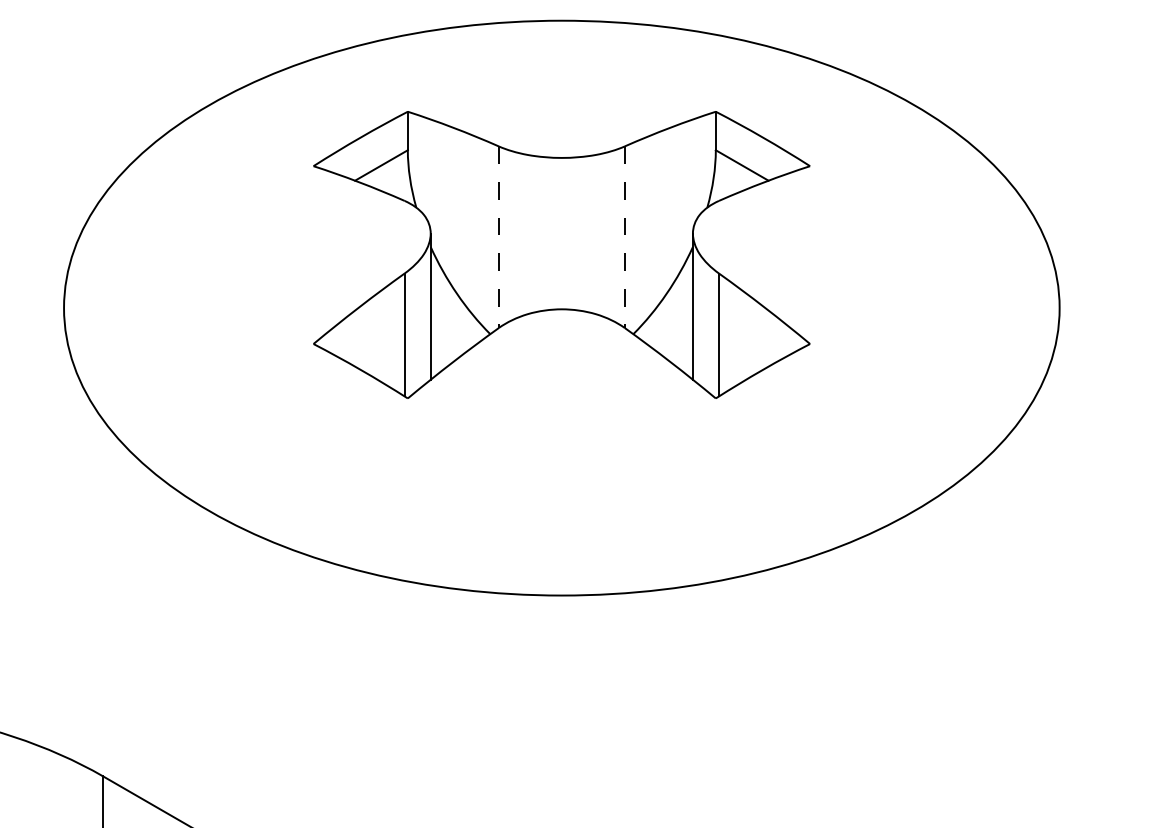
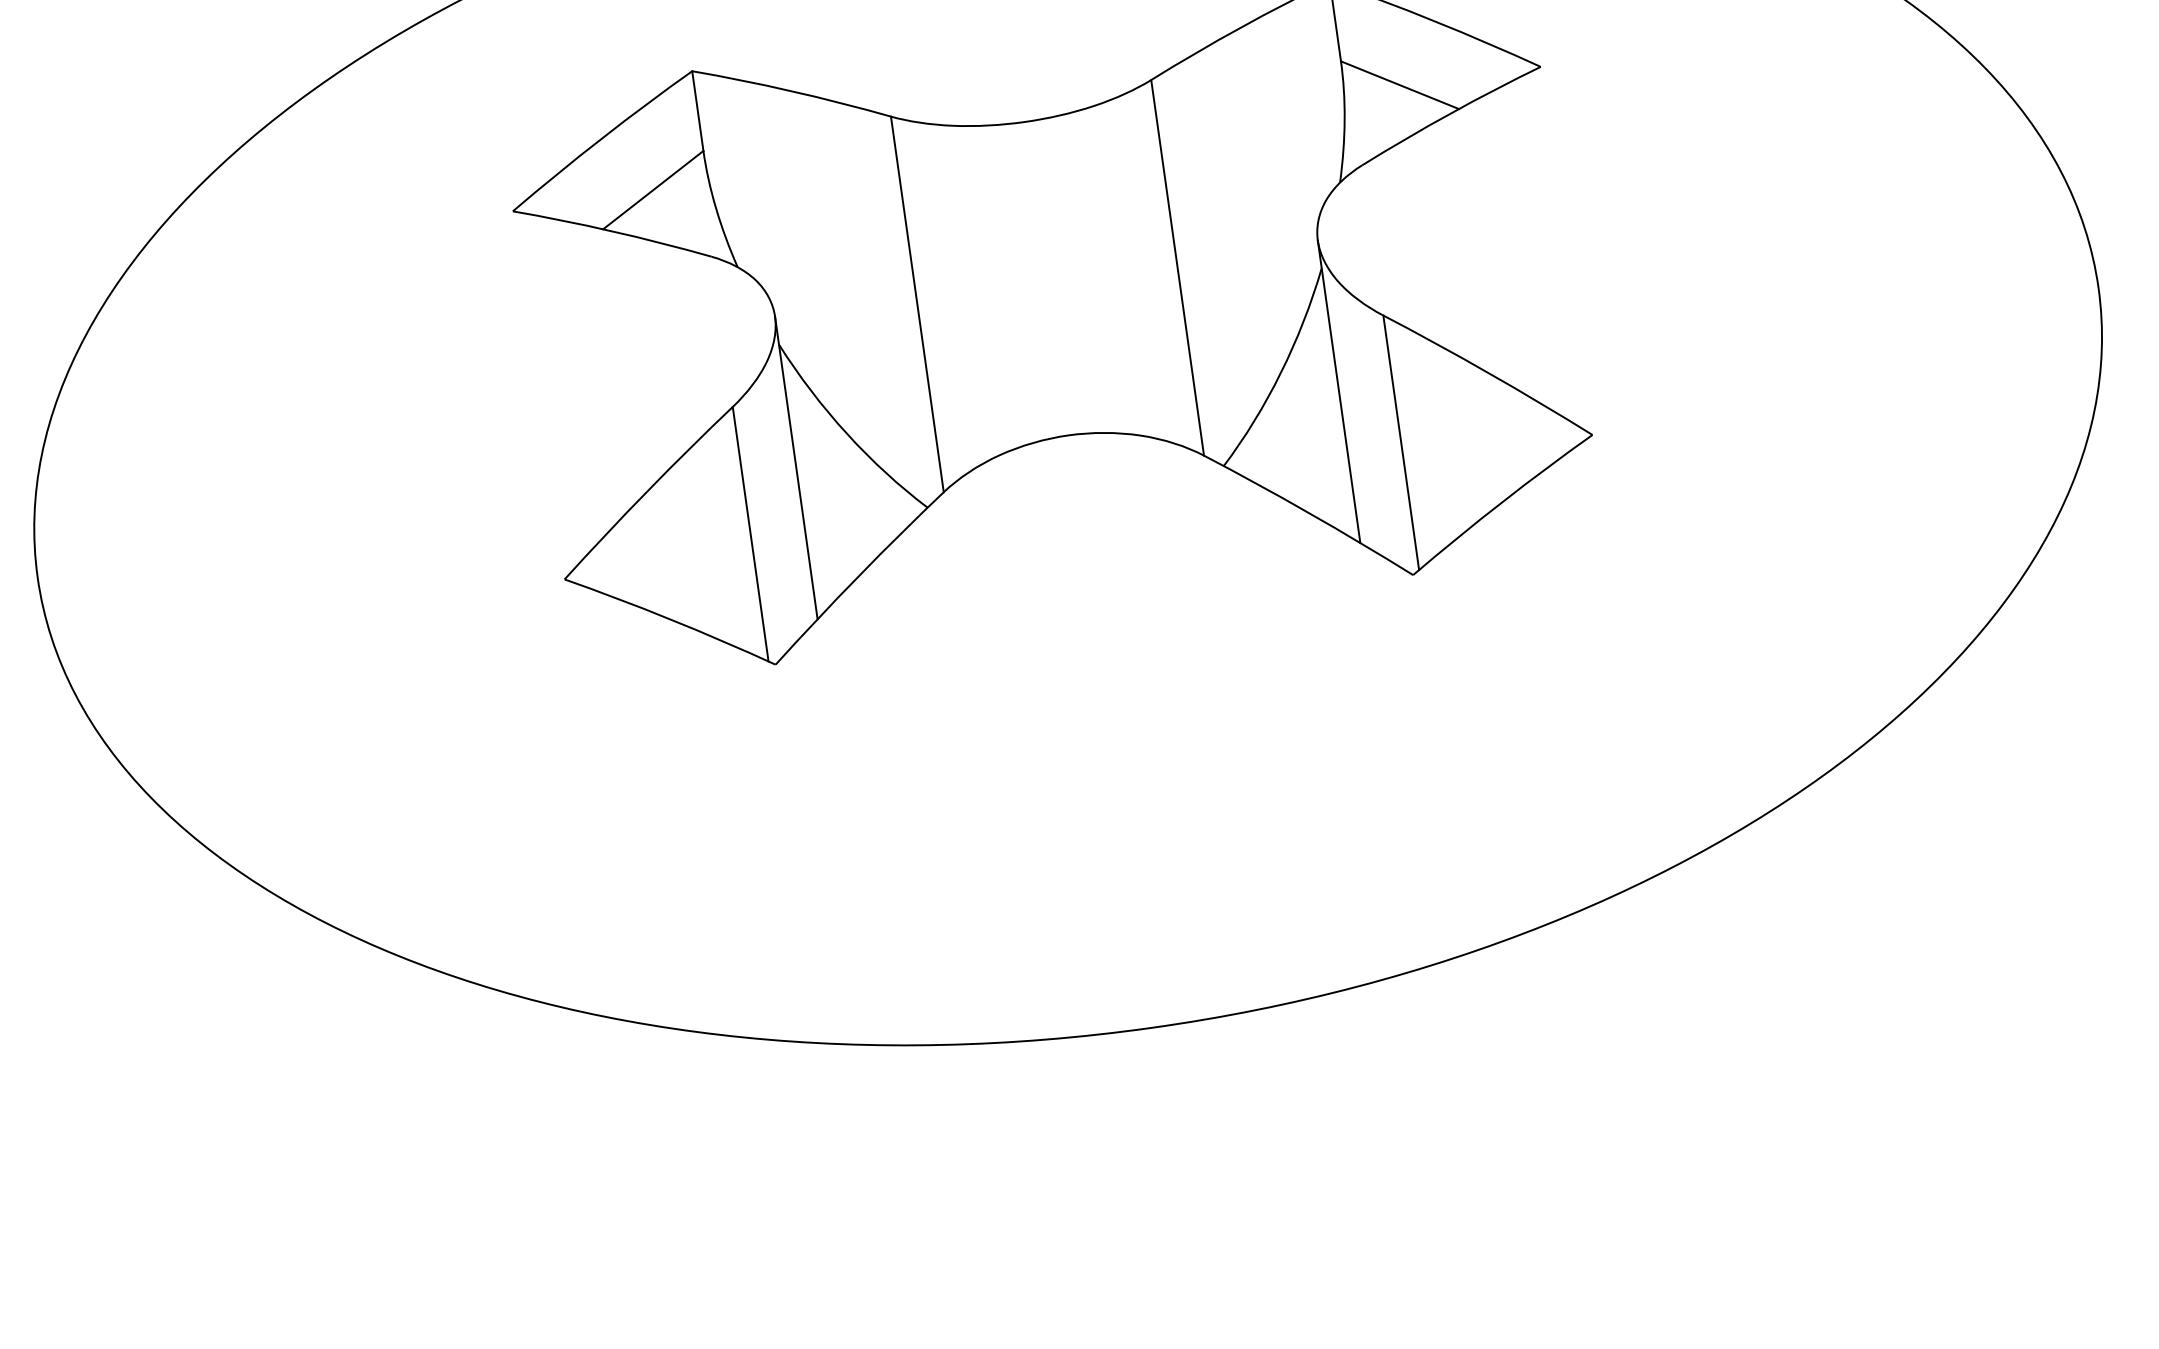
line: (498, 237) -> (916, 305), dashed -> solid
line: (624, 237) -> (1177, 268), dashed -> solid

